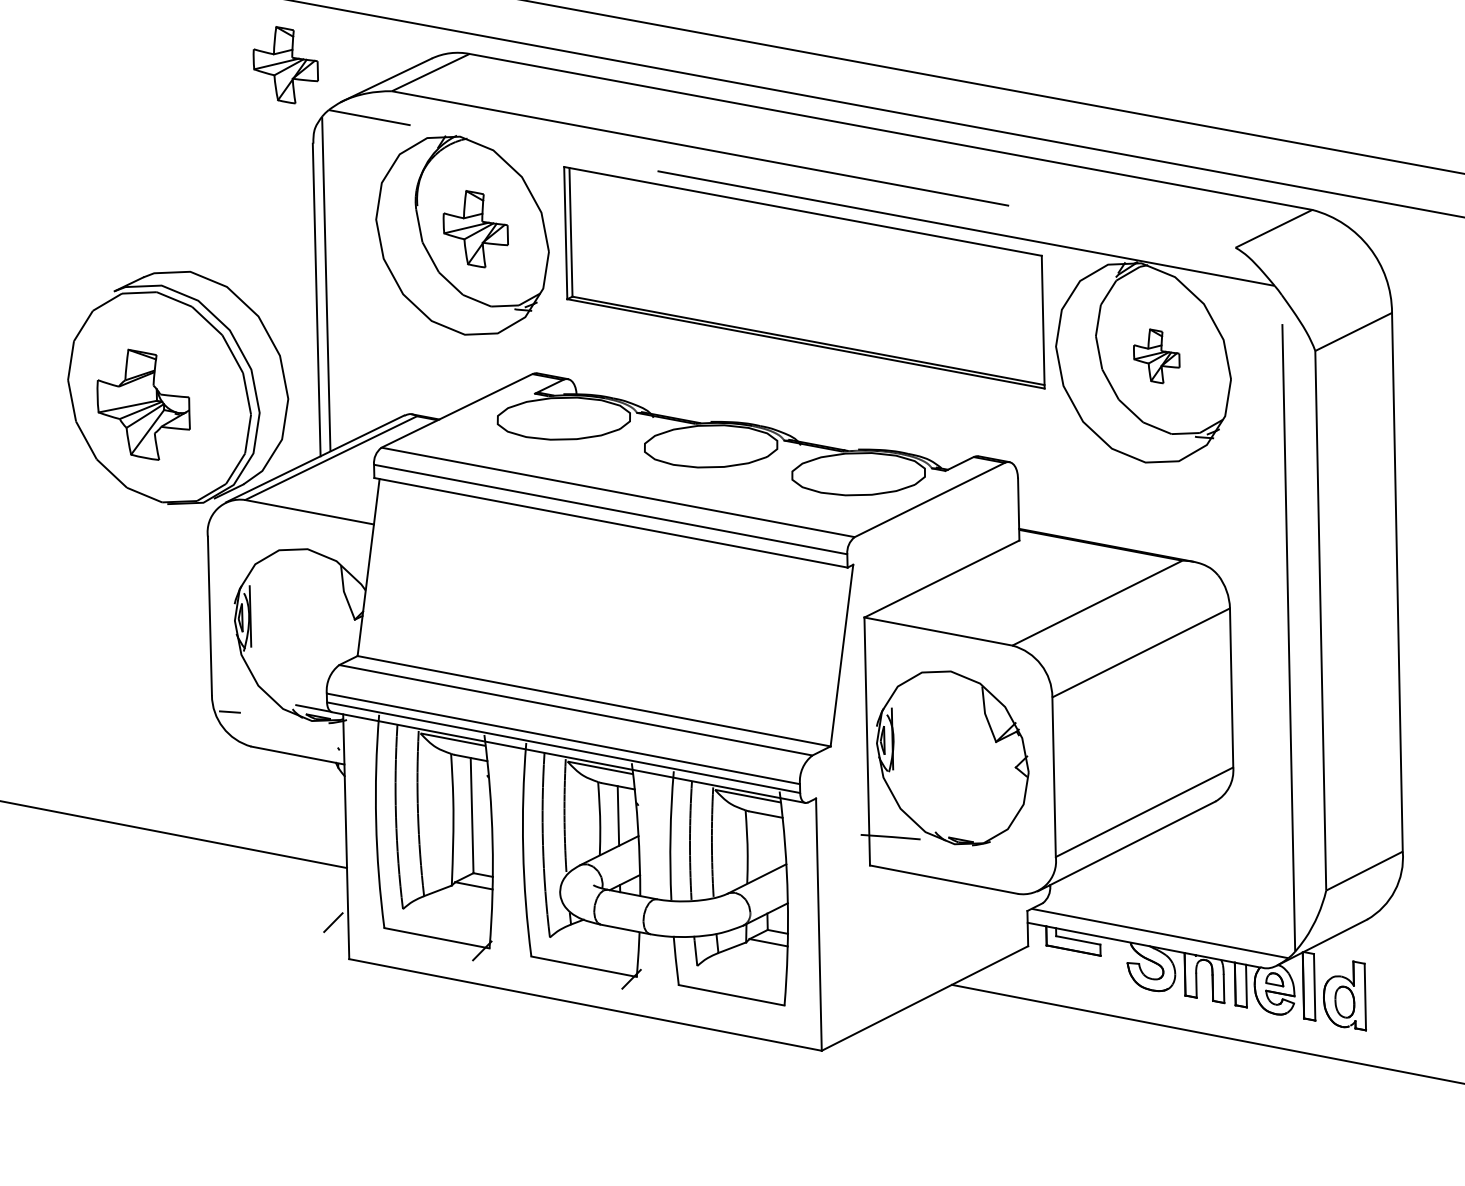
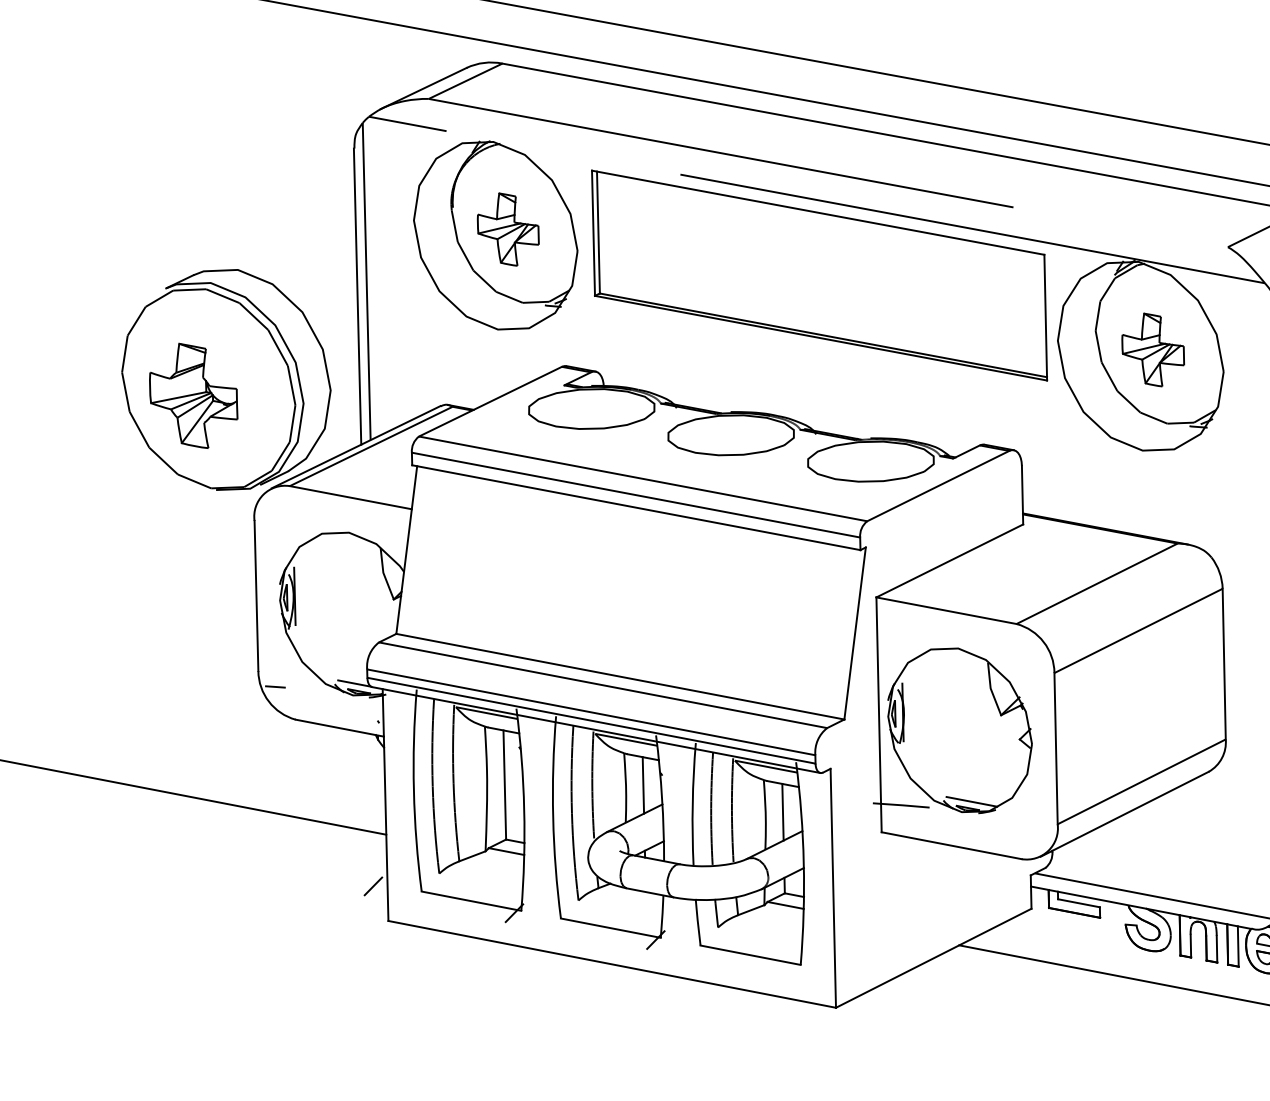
part: (285, 65) -> (328, 74), removed
part: (1156, 356) -> (1153, 350), size x1.43
line: (965, 833) -> (972, 801), added
line: (765, 844) -> (782, 812), added

